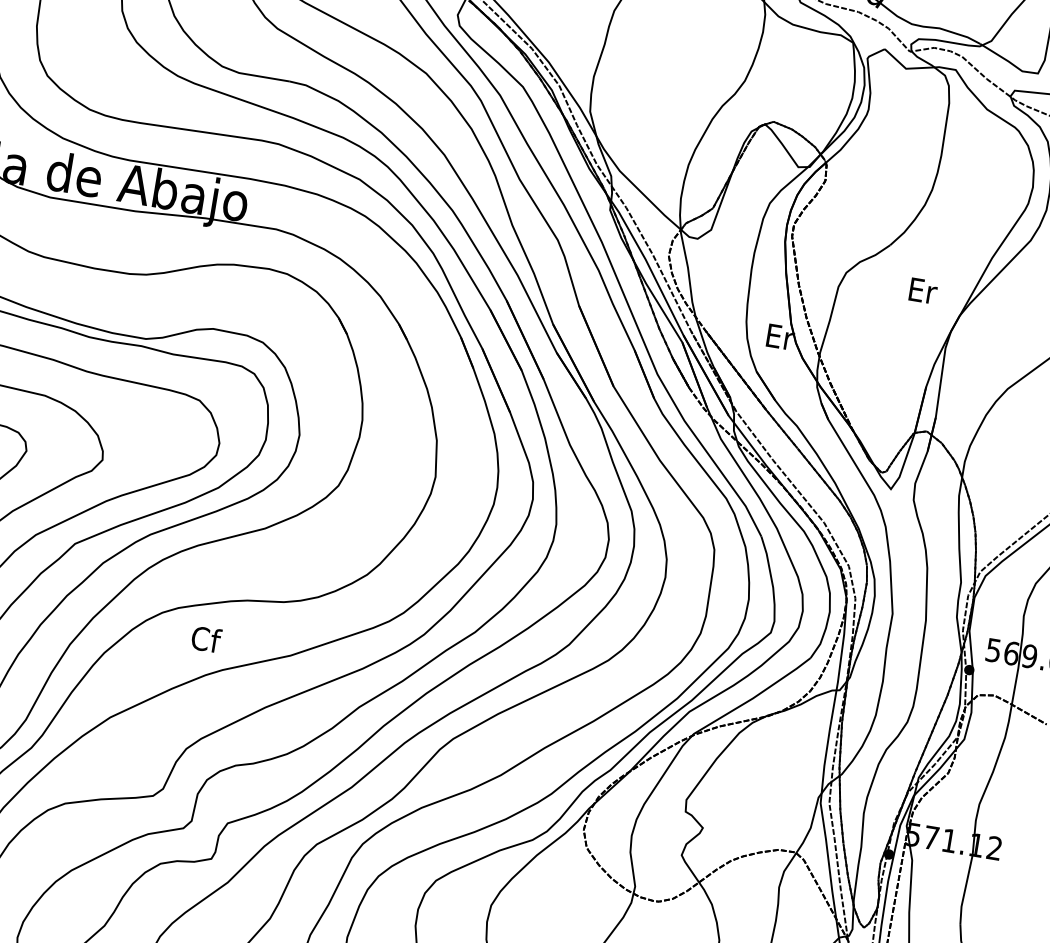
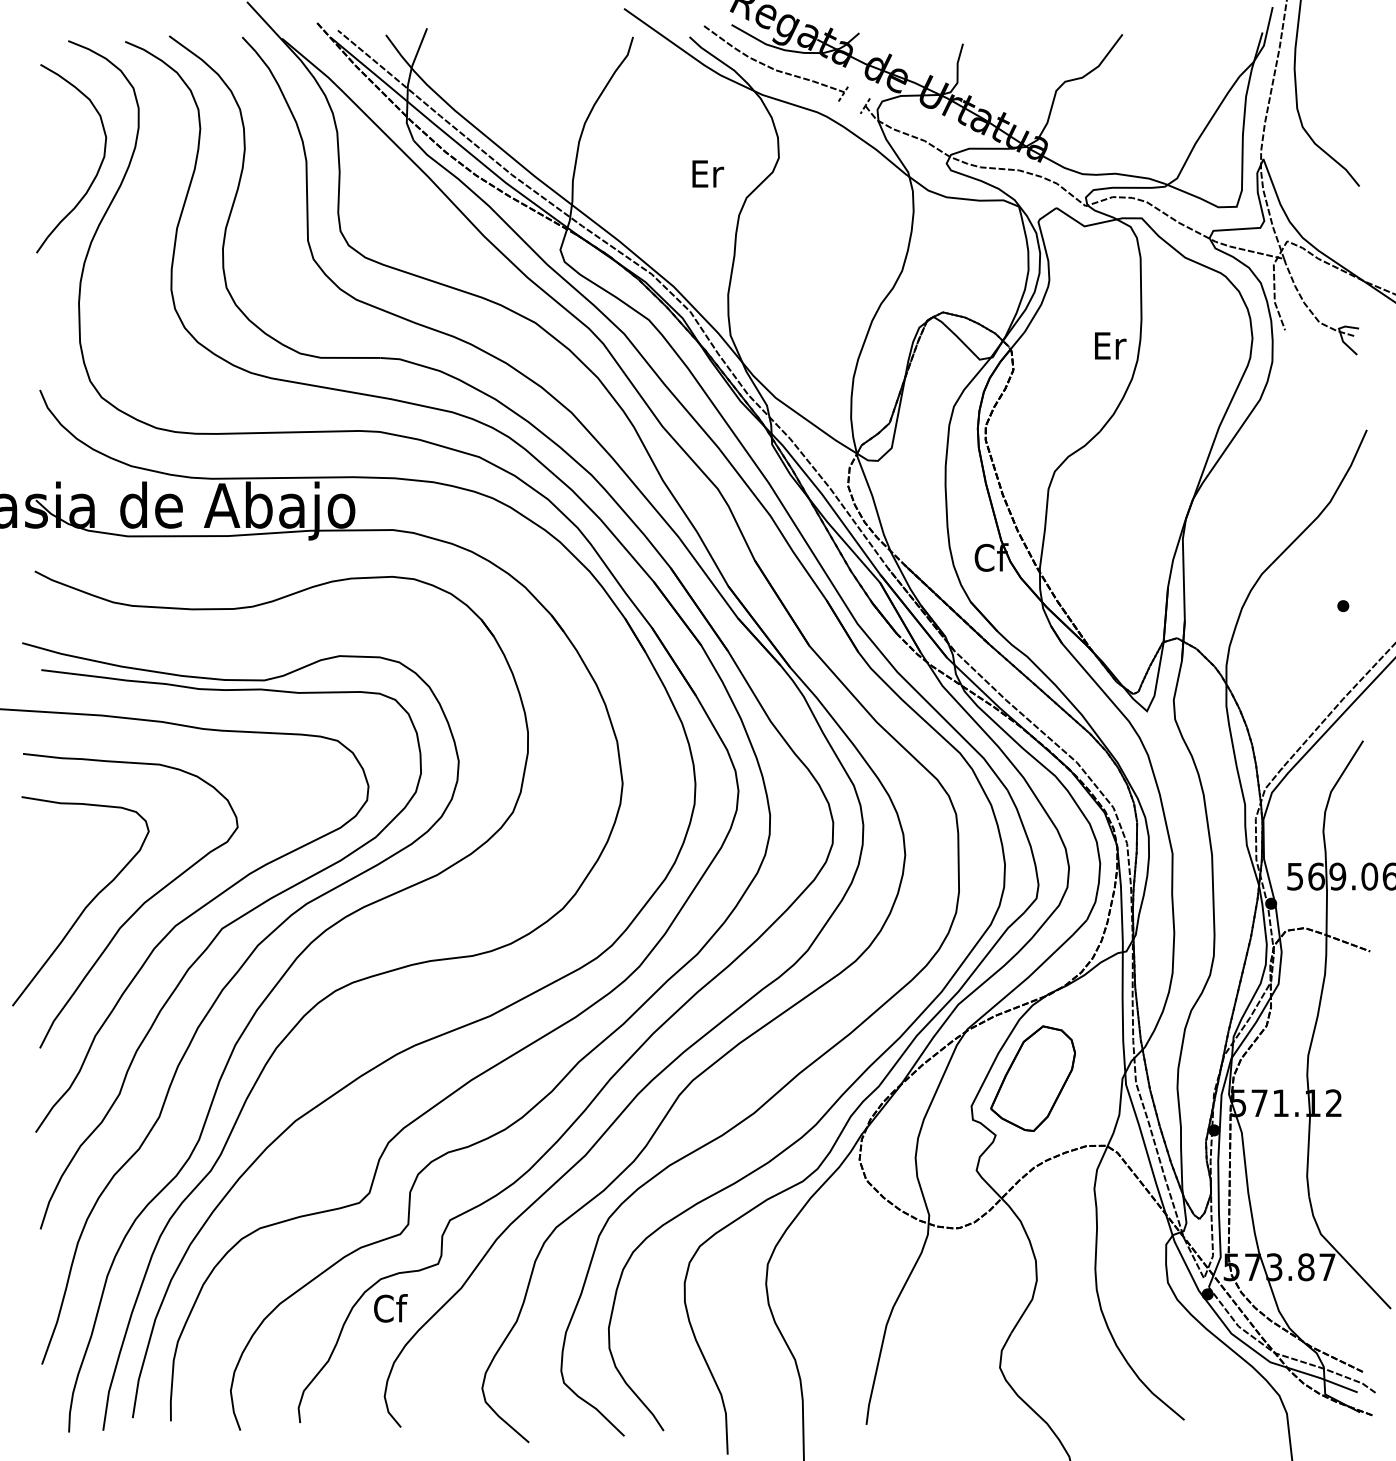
text: (923, 290) -> (1110, 345), moved
text: (780, 336) -> (991, 557), Er -> Cf
text: (206, 639) -> (390, 1308), moved
part: (742, 784) -> (1032, 1078), added

